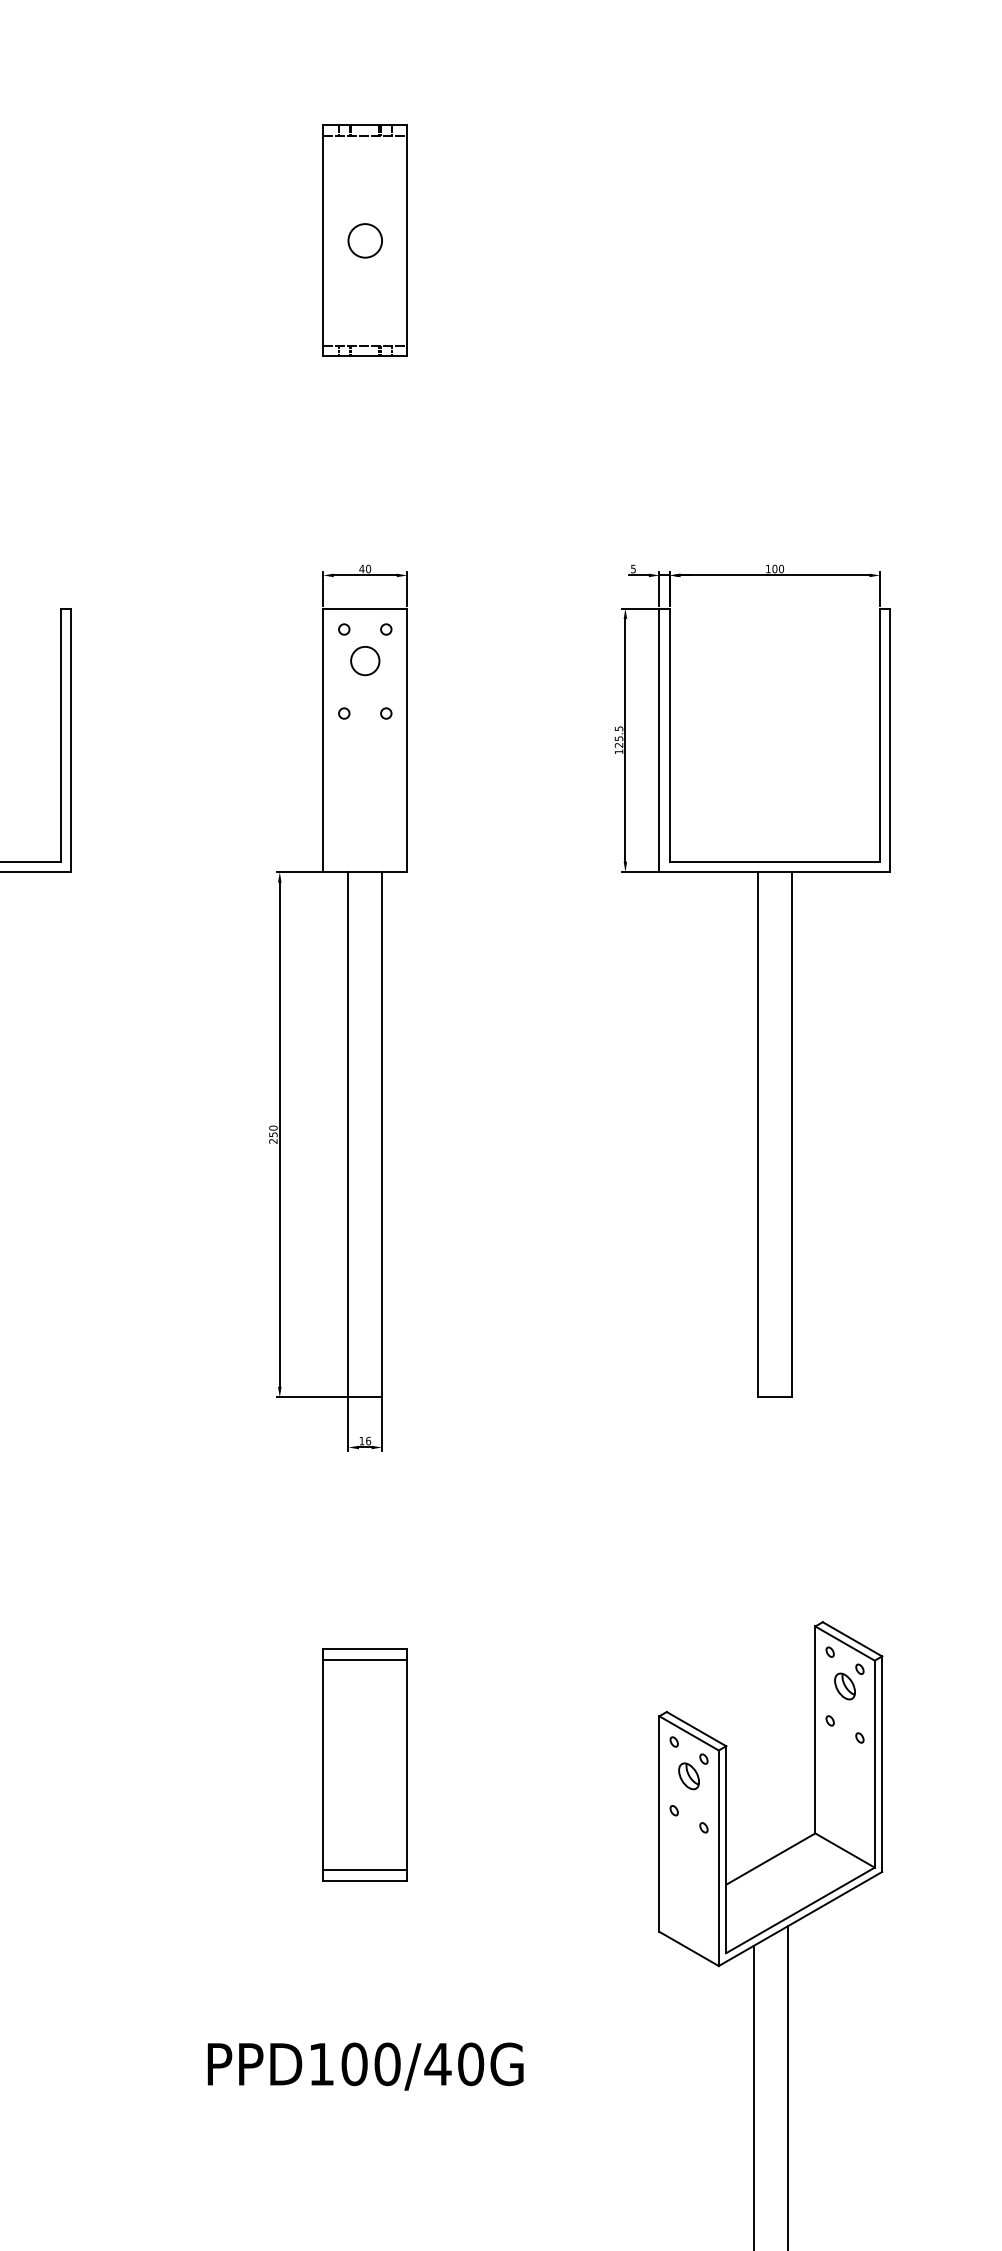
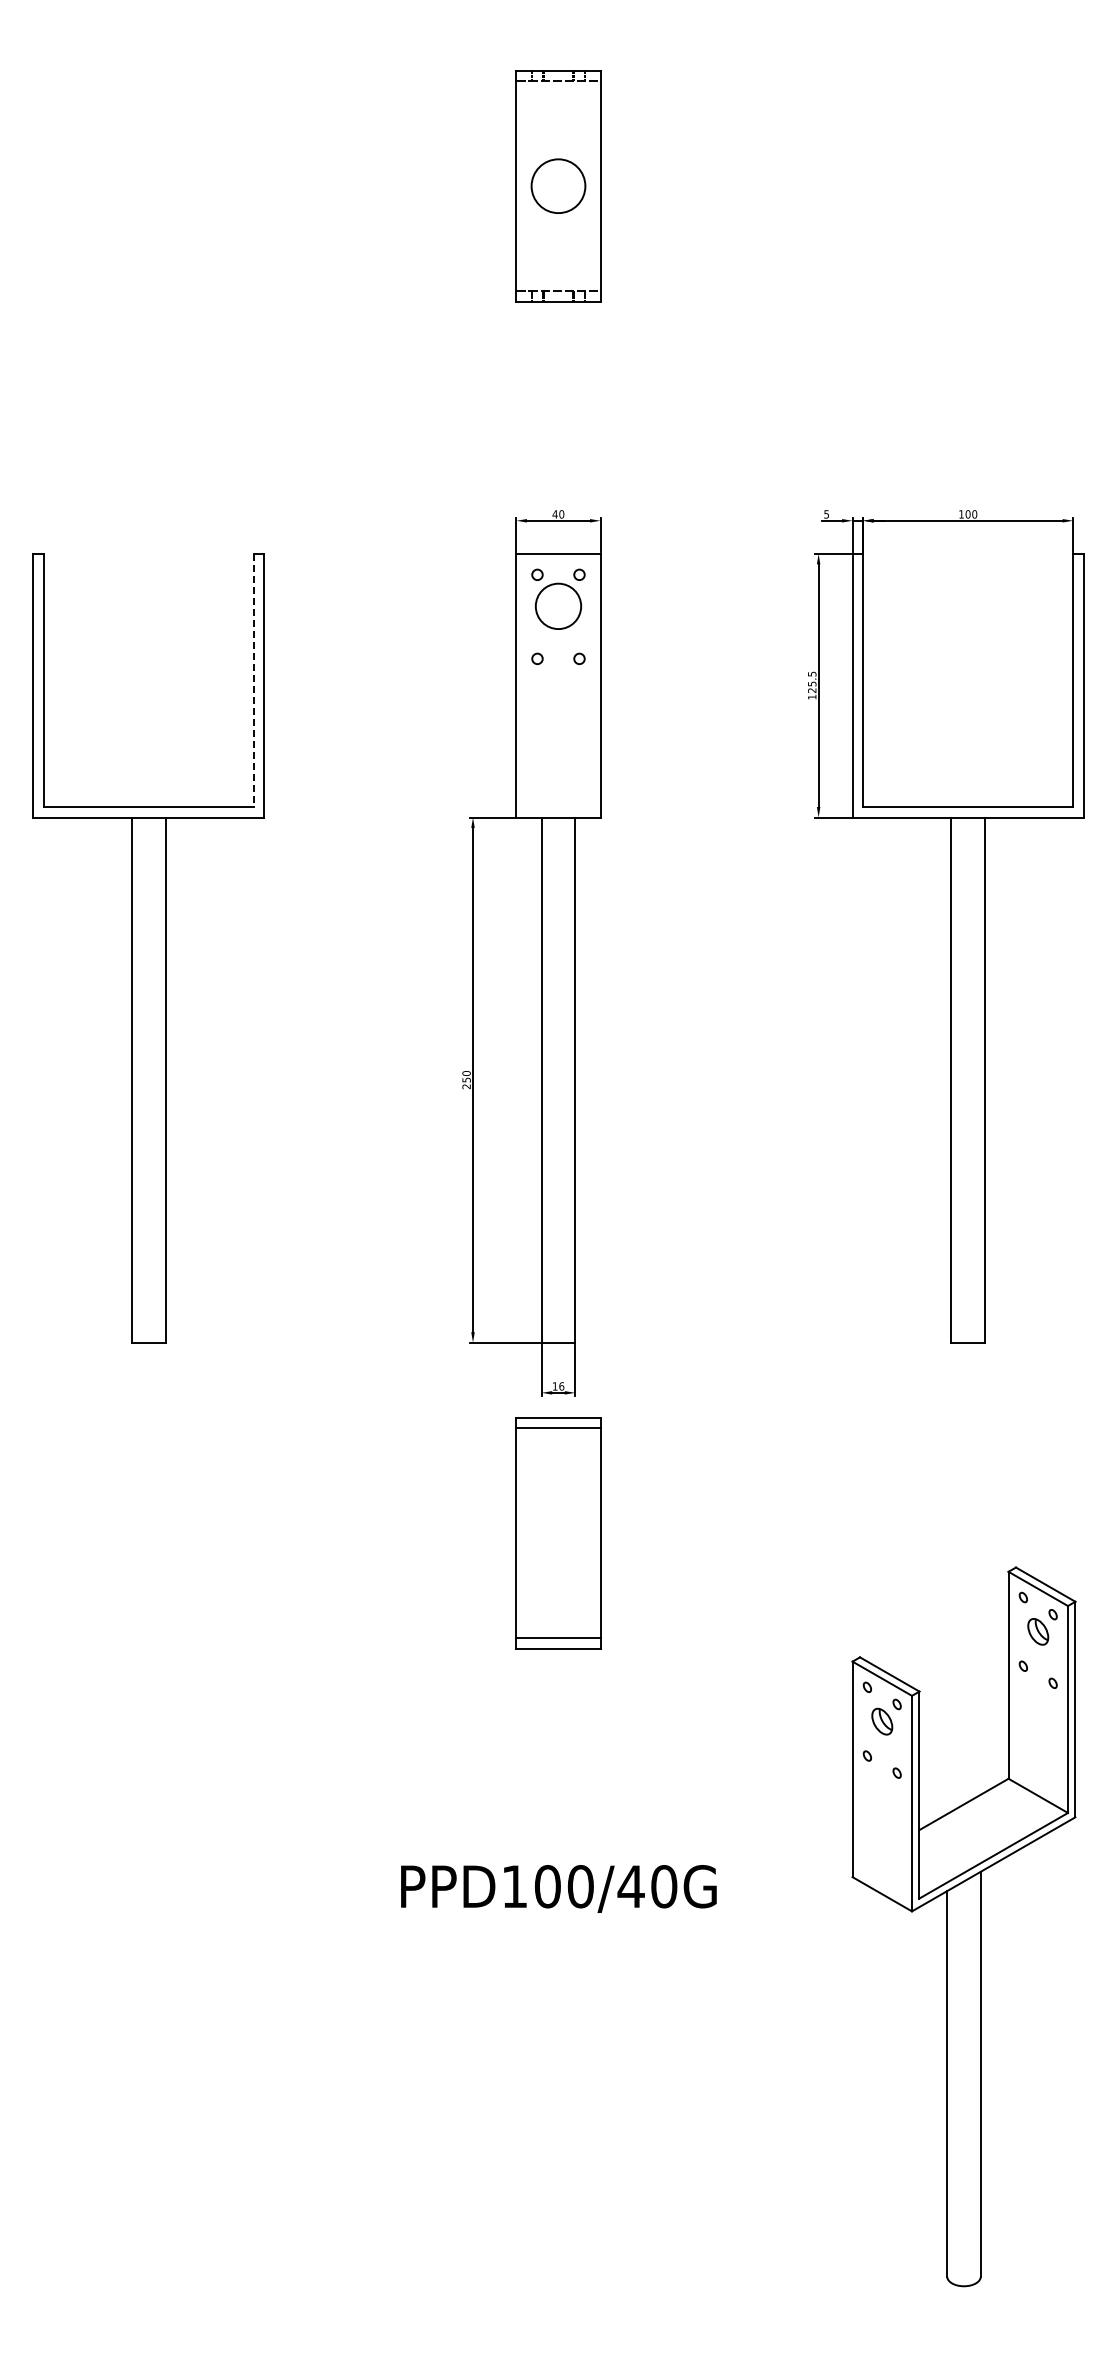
circle: (365, 241) -> (558, 186), size x1.6
circle: (365, 661) -> (558, 606), size x1.6
line: (60, 735) -> (253, 680), solid -> dashed
part: (365, 1765) -> (558, 1533), moved
text: (365, 2066) -> (558, 1888), moved

